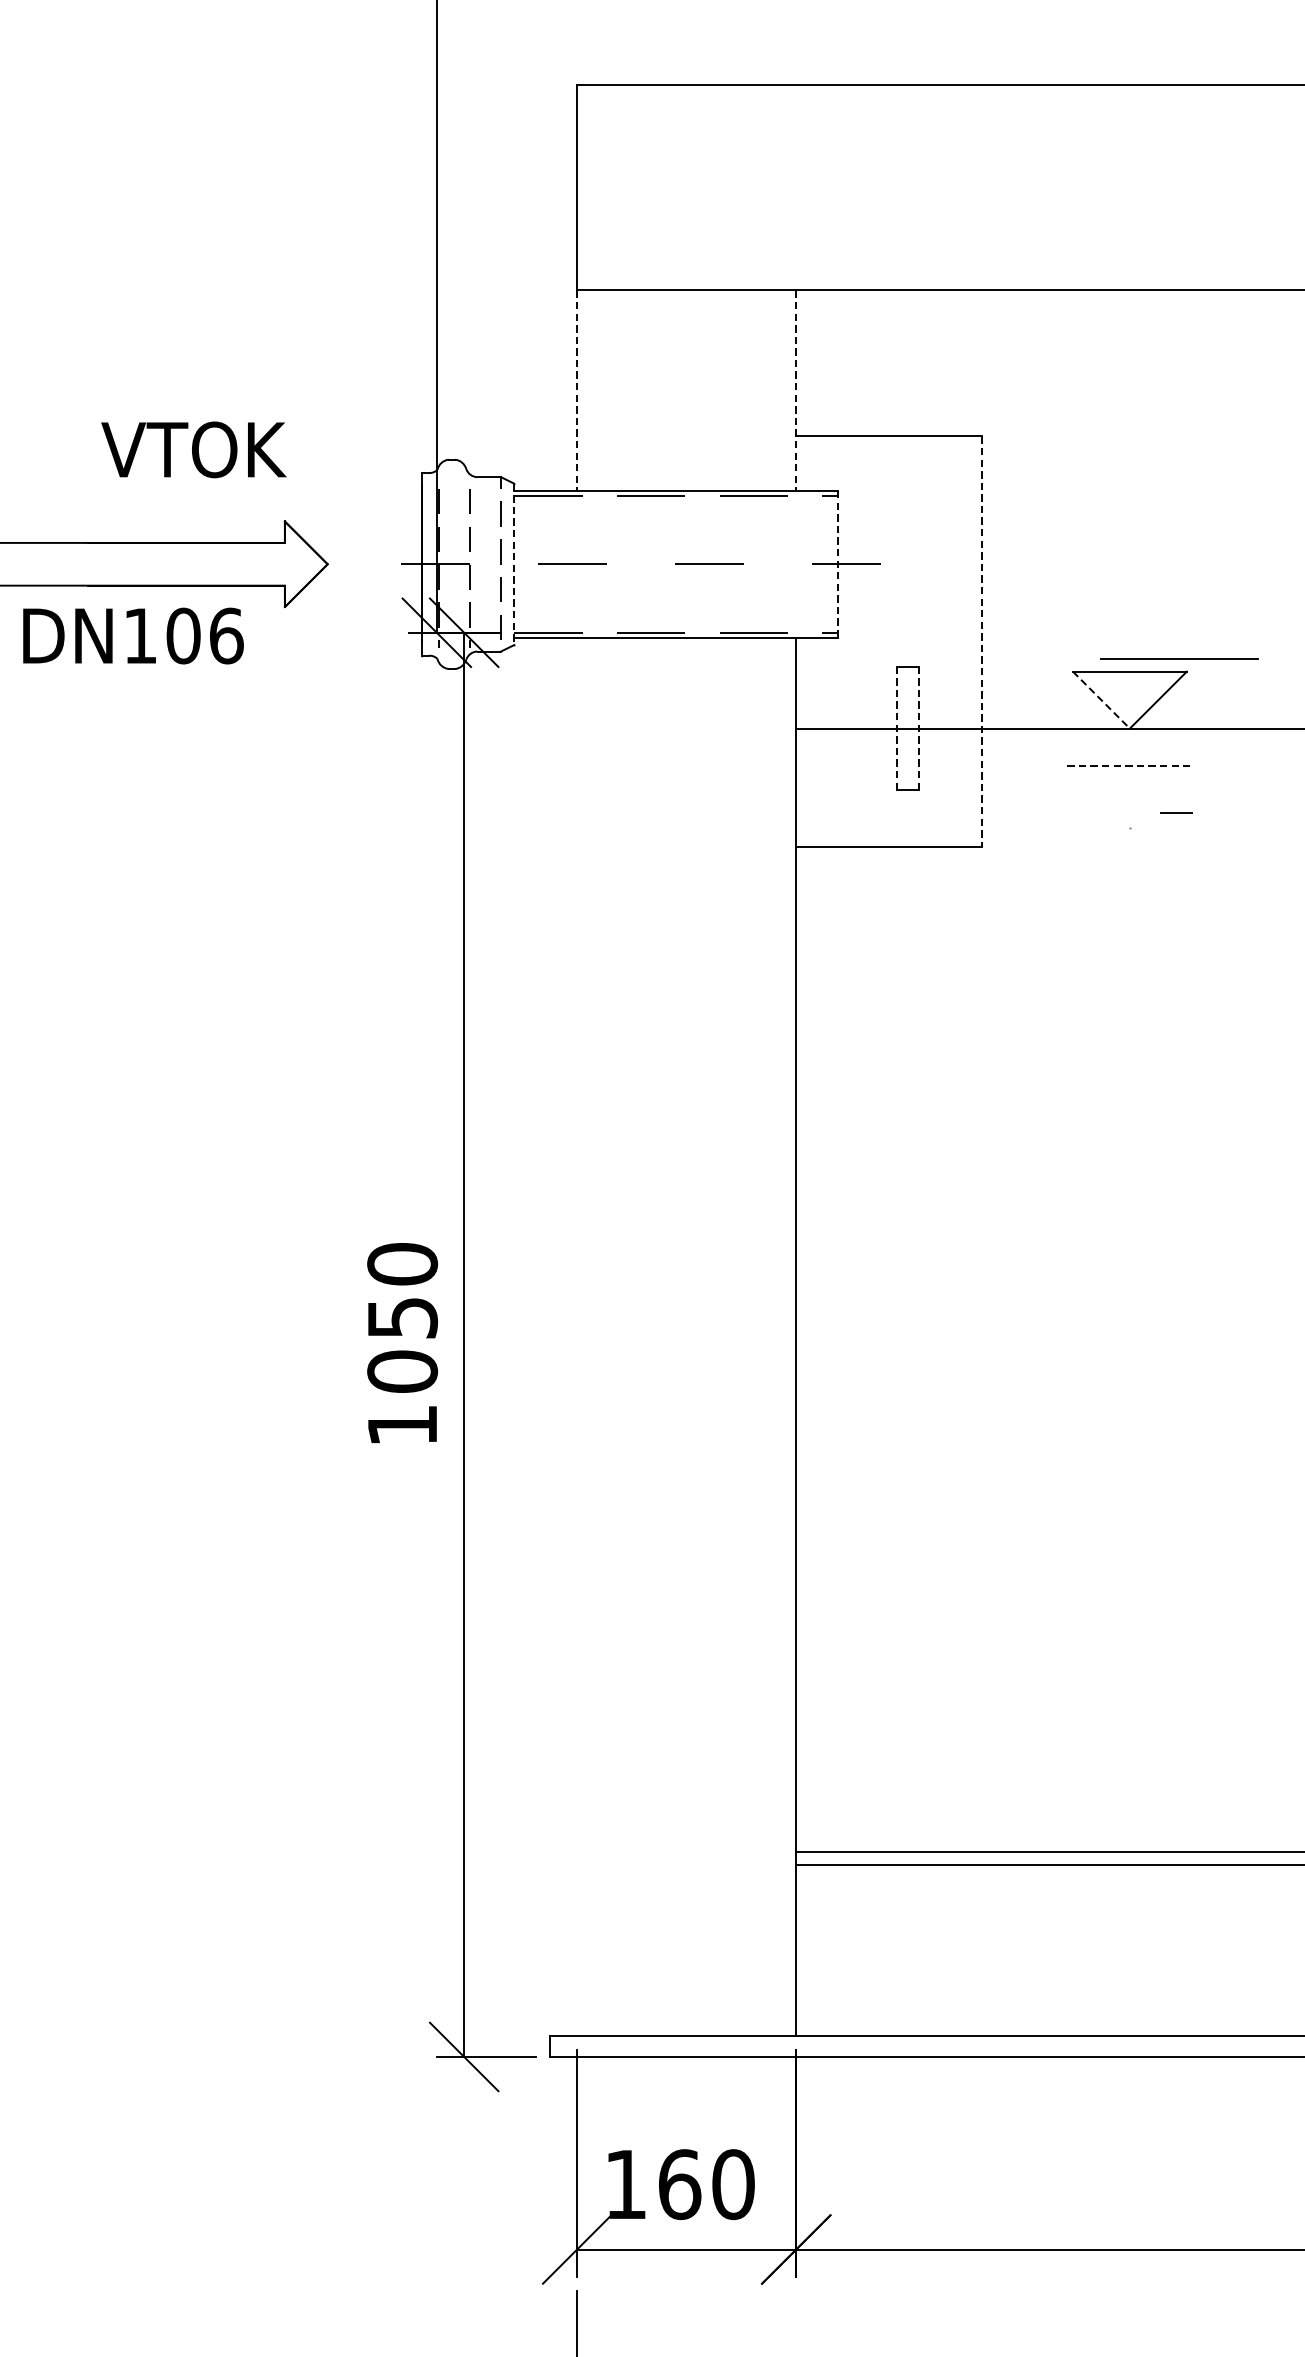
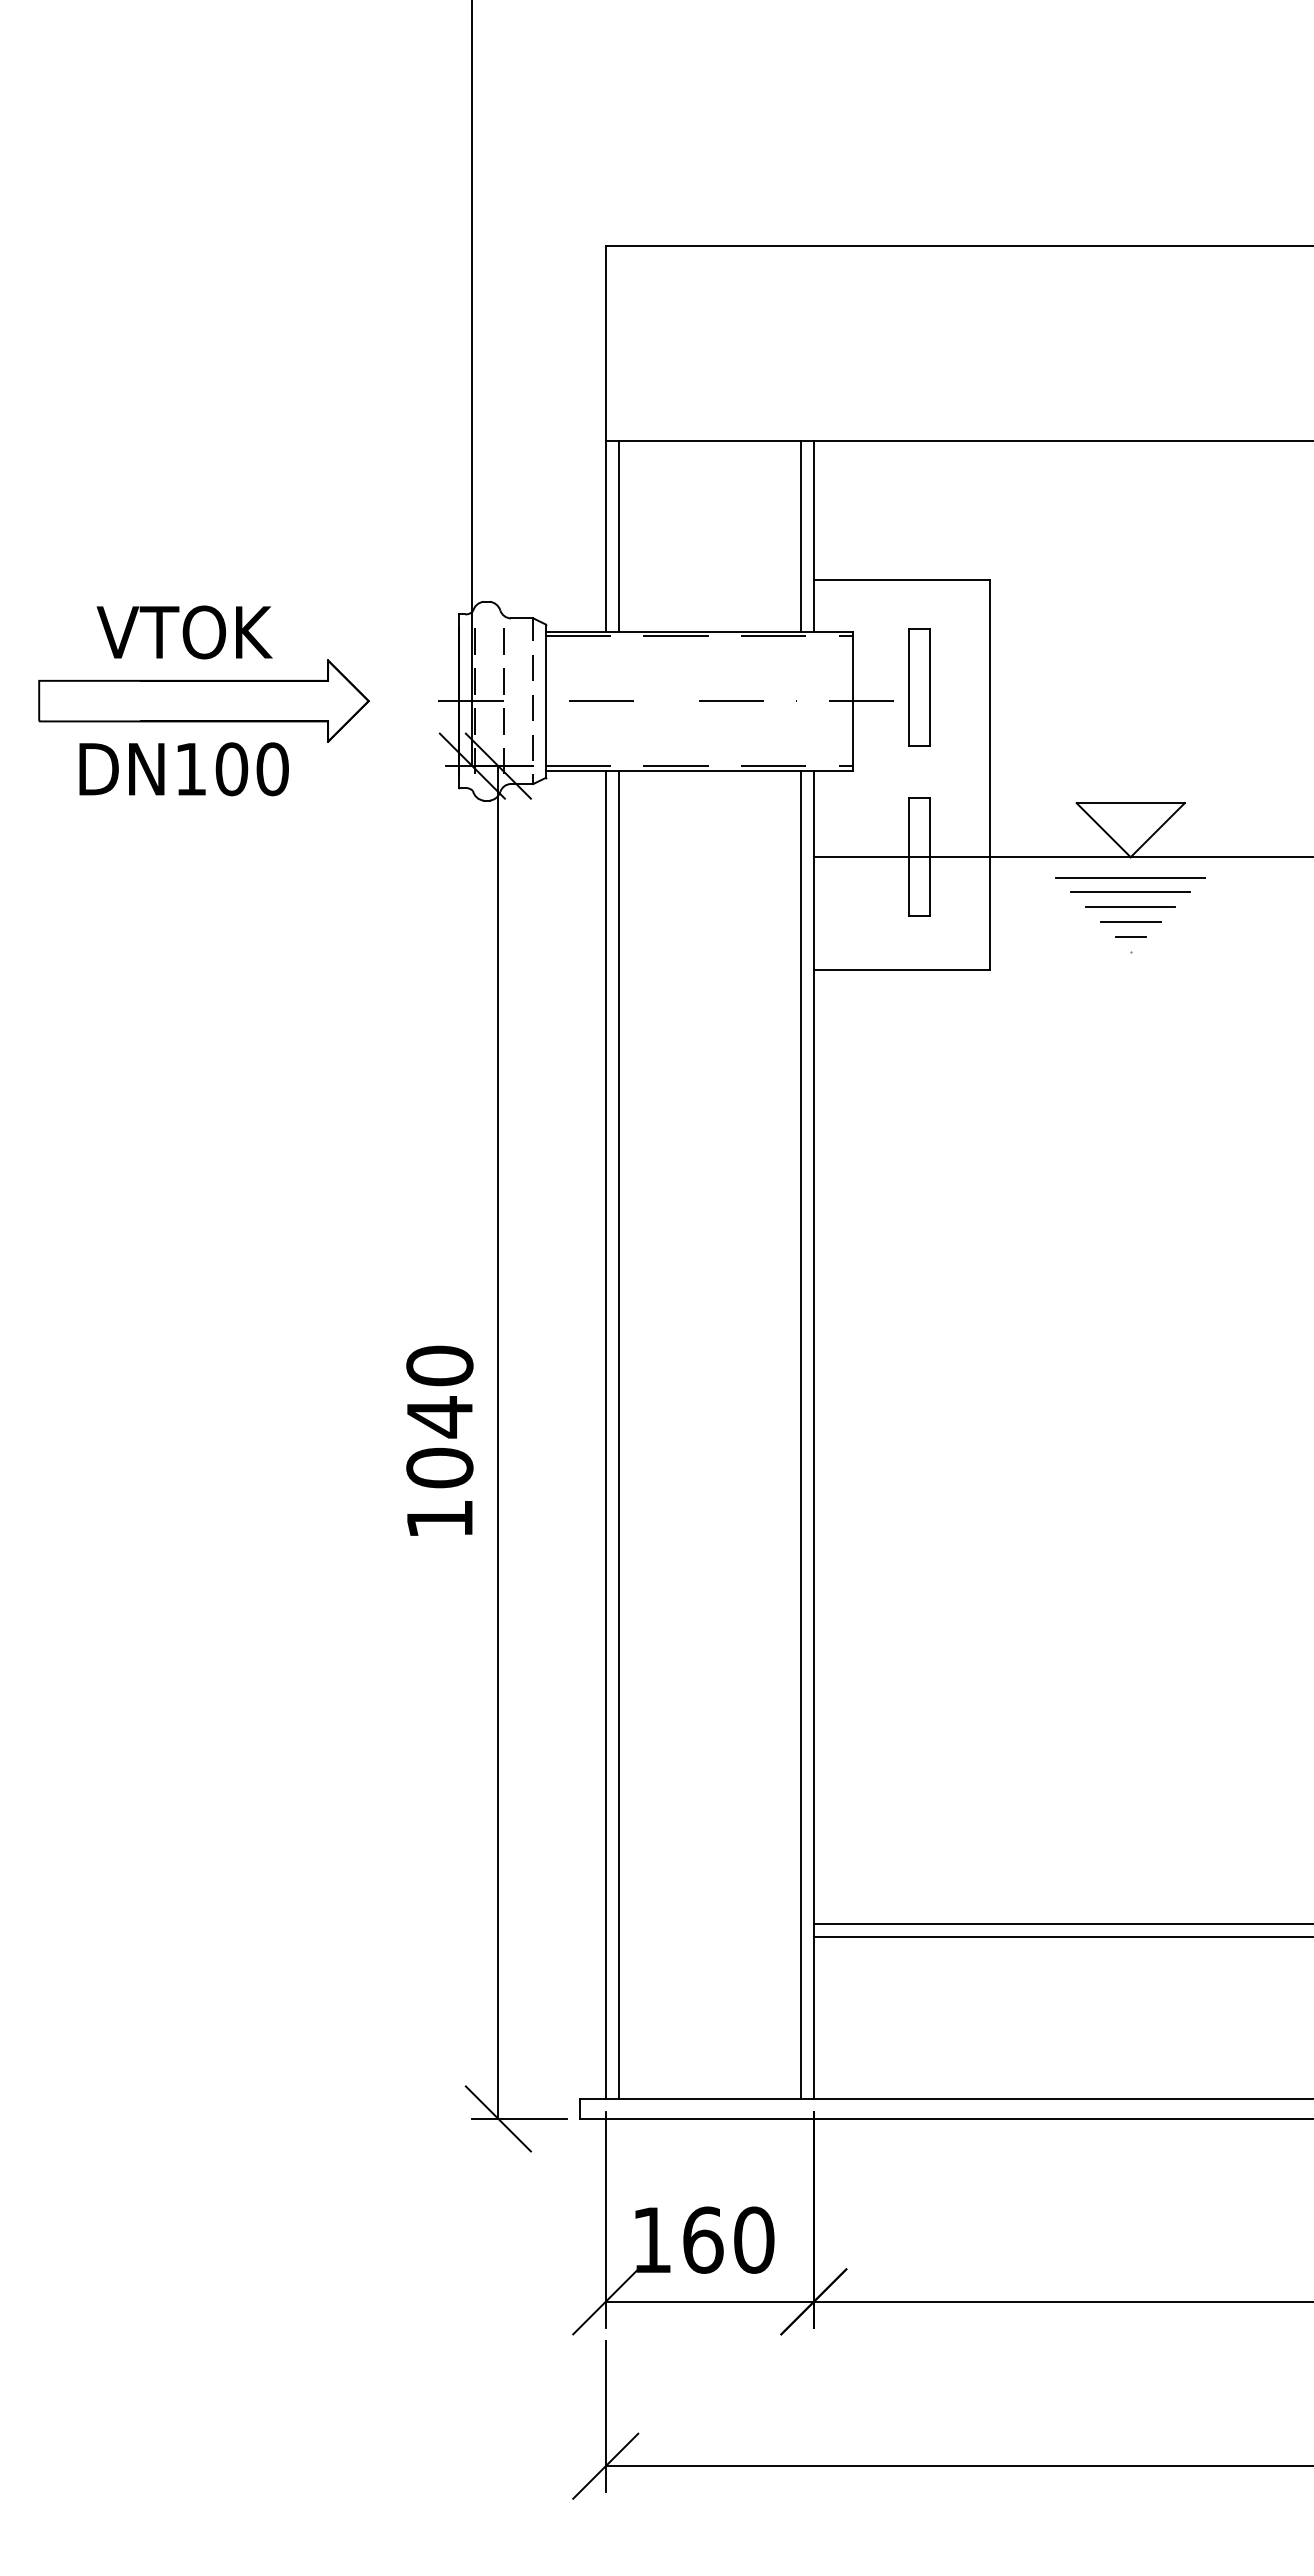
line: (590, 389) -> (618, 535), added
line: (782, 389) -> (800, 535), added
line: (576, 390) -> (605, 536), dashed -> solid
line: (795, 390) -> (813, 536), dashed -> solid
text: (193, 449) -> (184, 632), moved
part: (907, 549) -> (919, 687), added
line: (513, 564) -> (545, 701), dashed -> solid
line: (838, 564) -> (853, 701), dashed -> solid
text: (226, 636) -> (272, 769), DN106 -> DN100
line: (982, 642) -> (990, 775), dashed -> solid
line: (1179, 659) -> (1130, 877), moved
line: (1102, 700) -> (1104, 830), dashed -> solid
line: (896, 727) -> (909, 856), dashed -> solid
line: (919, 727) -> (930, 856), dashed -> solid
line: (1129, 765) -> (1130, 892), dashed -> solid
line: (1129, 781) -> (1130, 907), added
line: (1129, 797) -> (1130, 922), added
line: (1175, 812) -> (1130, 936), moved
text: (403, 1318) -> (440, 1417), 1050 -> 1040
line: (576, 1336) -> (605, 1434), added
line: (590, 1336) -> (618, 1434), added
line: (782, 1336) -> (800, 1434), added

